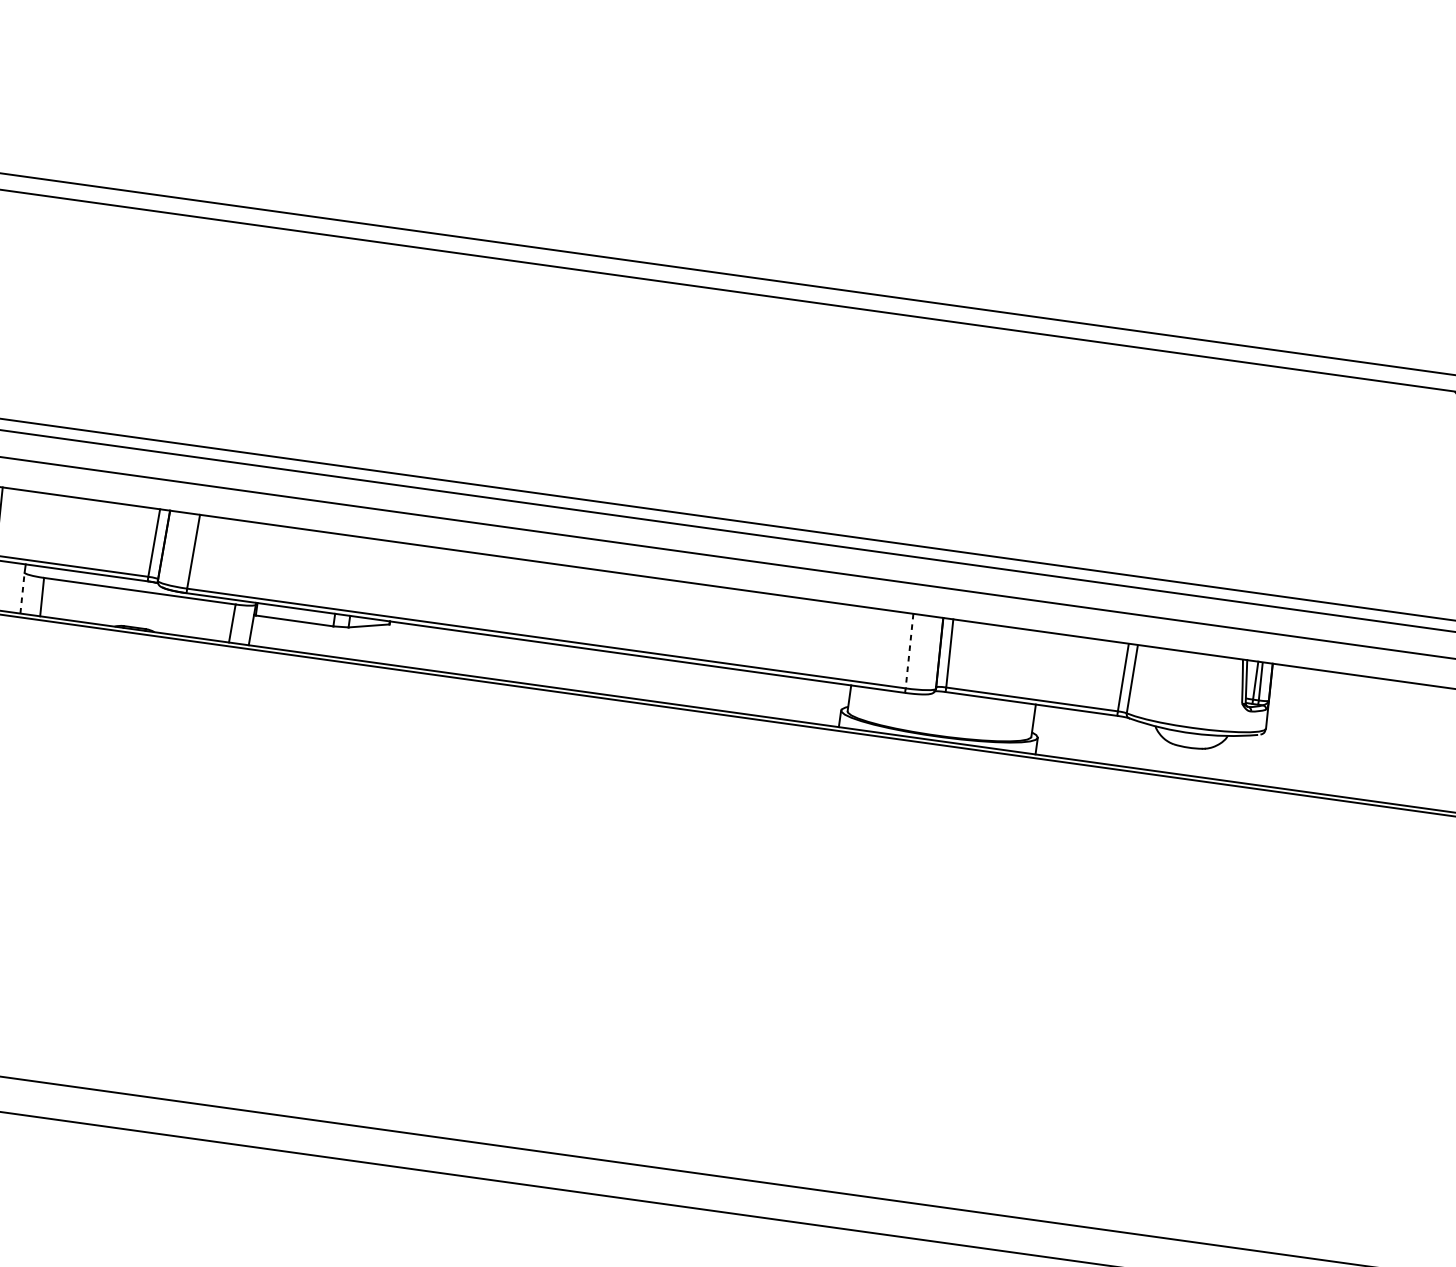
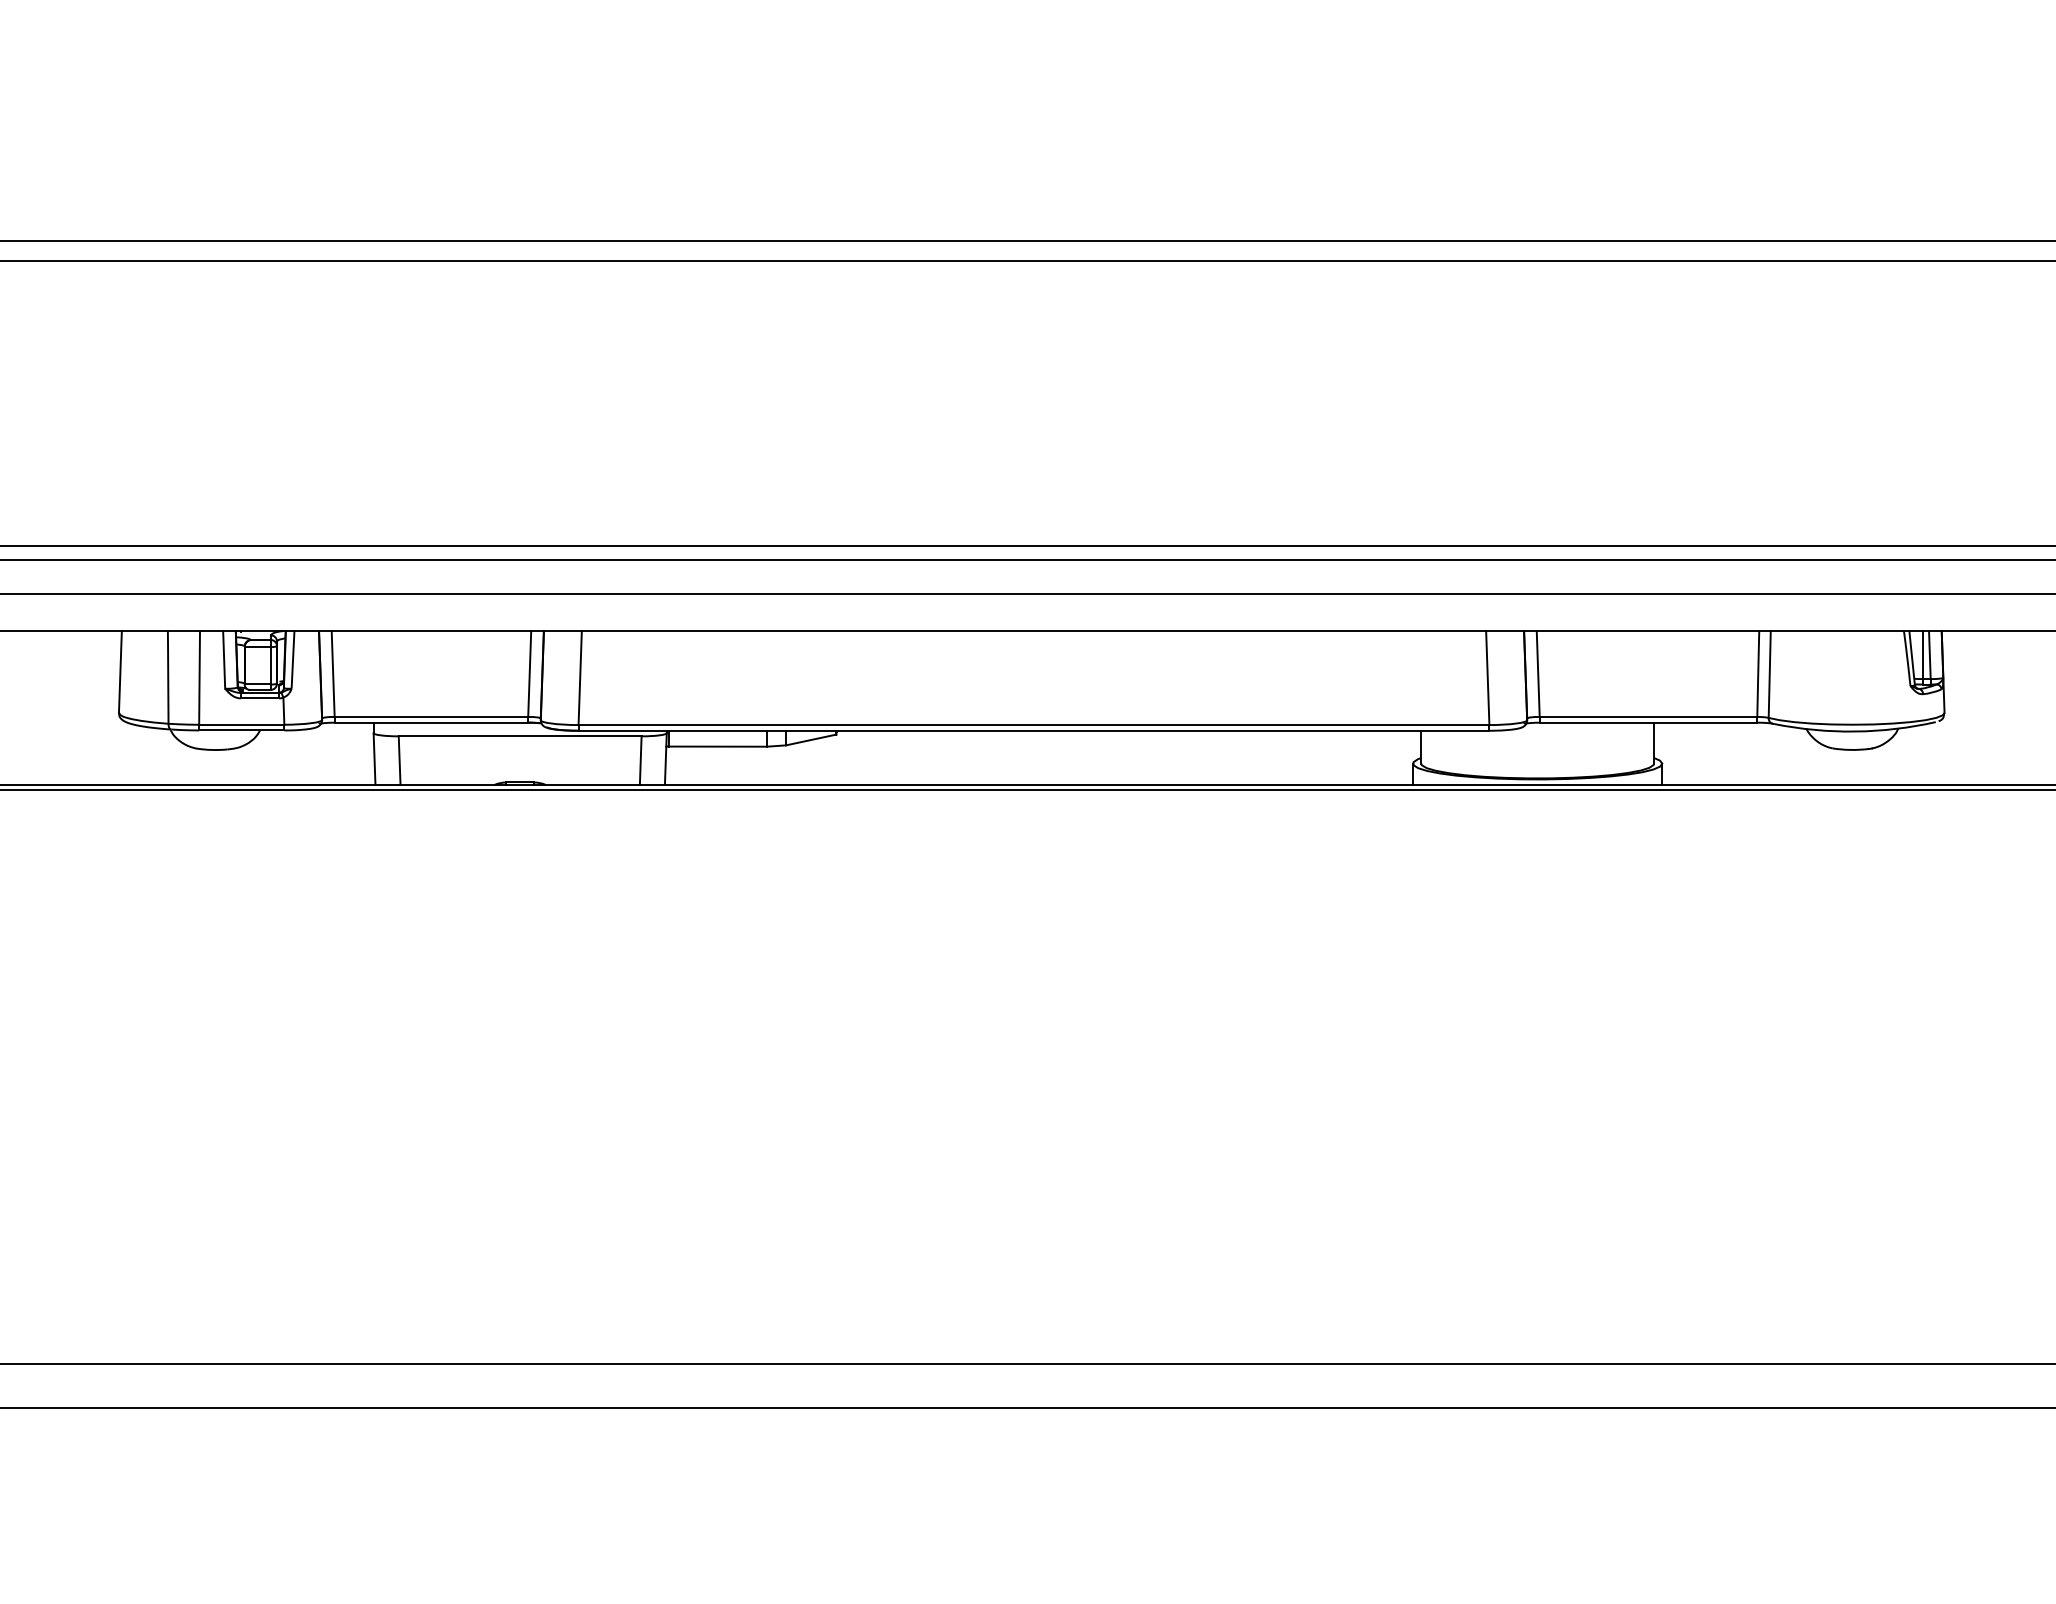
line: (22, 592) -> (374, 758), dashed -> solid
line: (909, 651) -> (1487, 678), dashed -> solid

